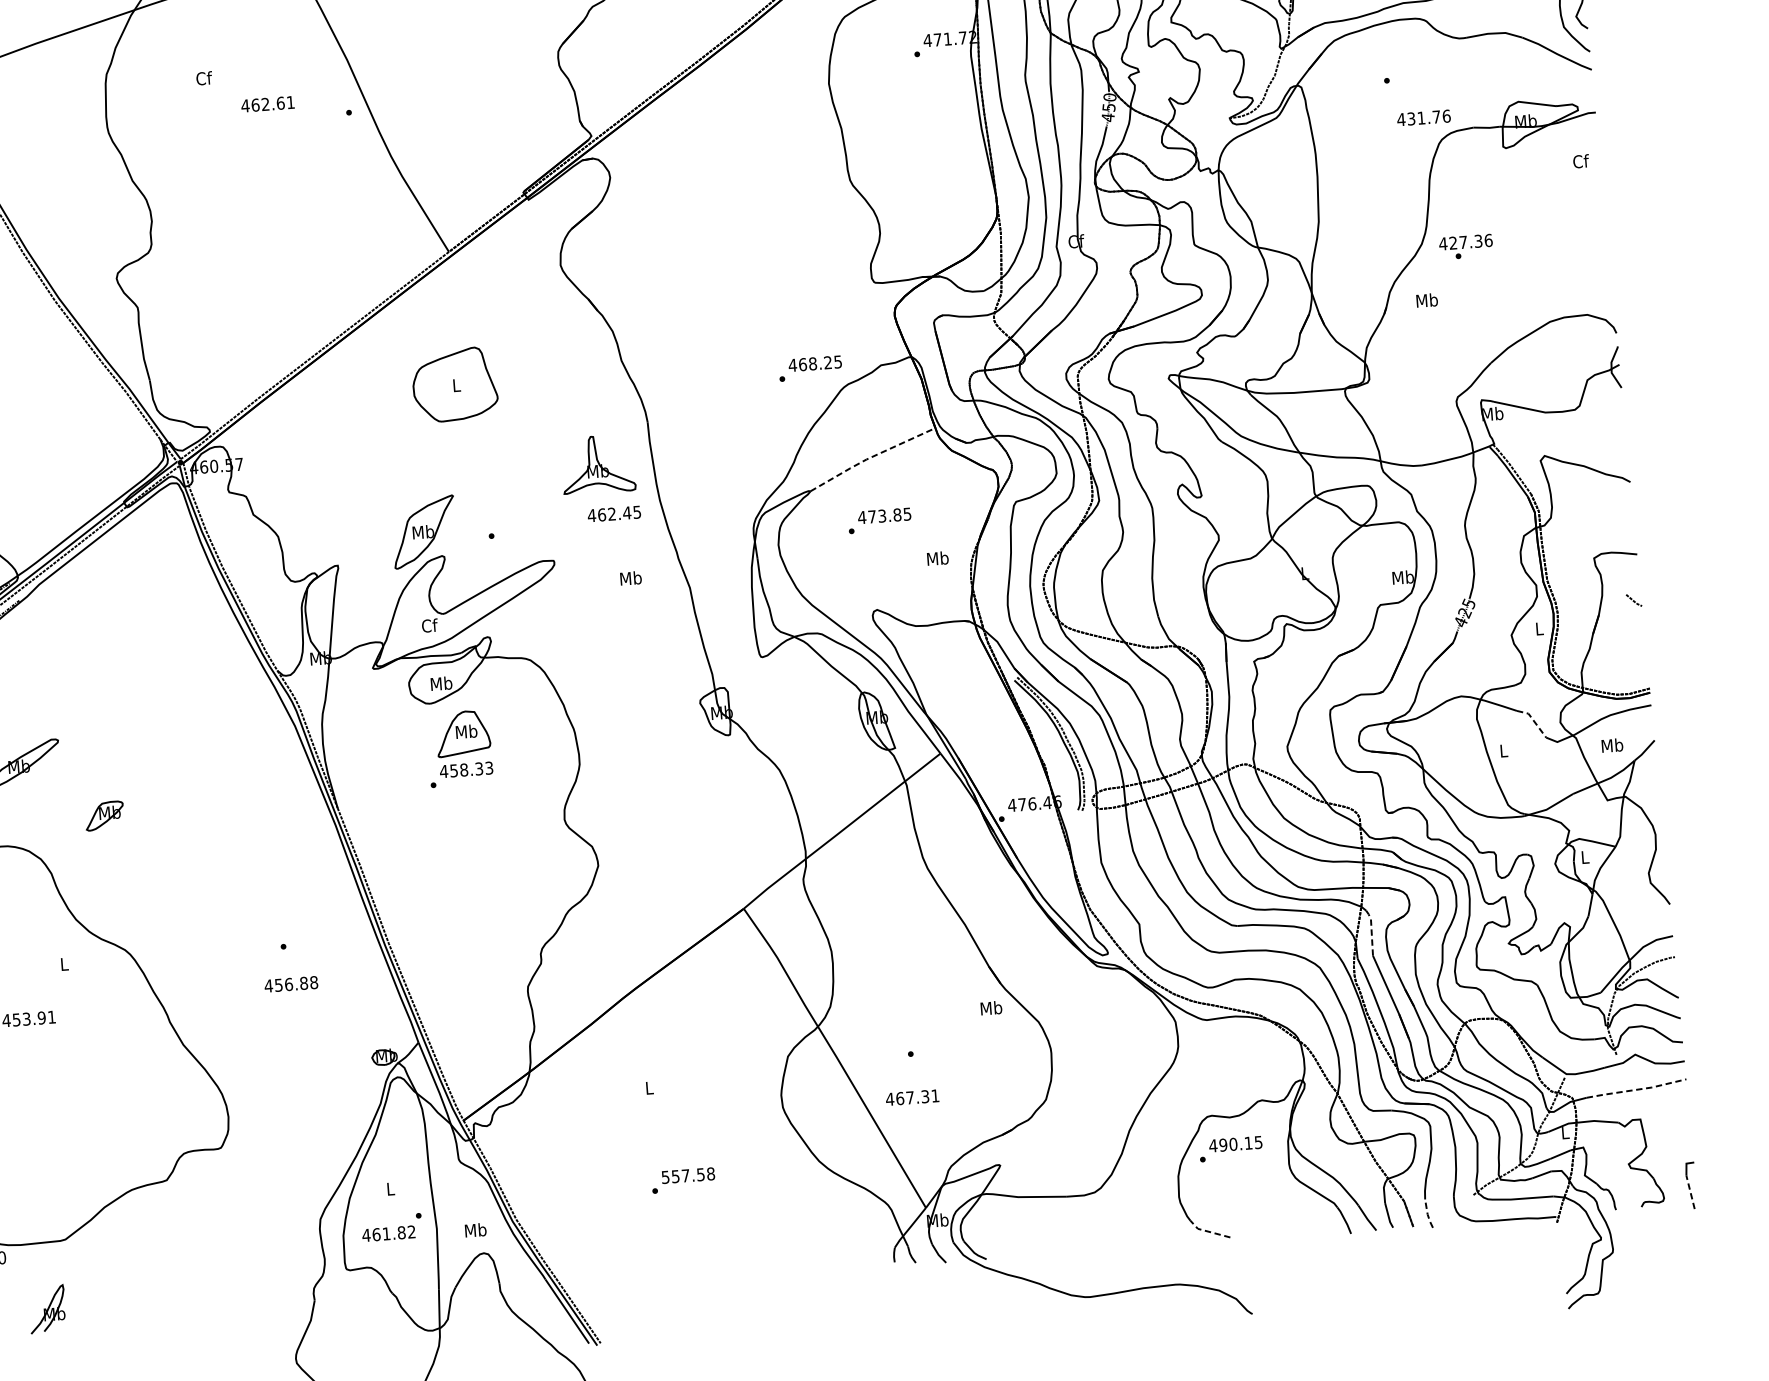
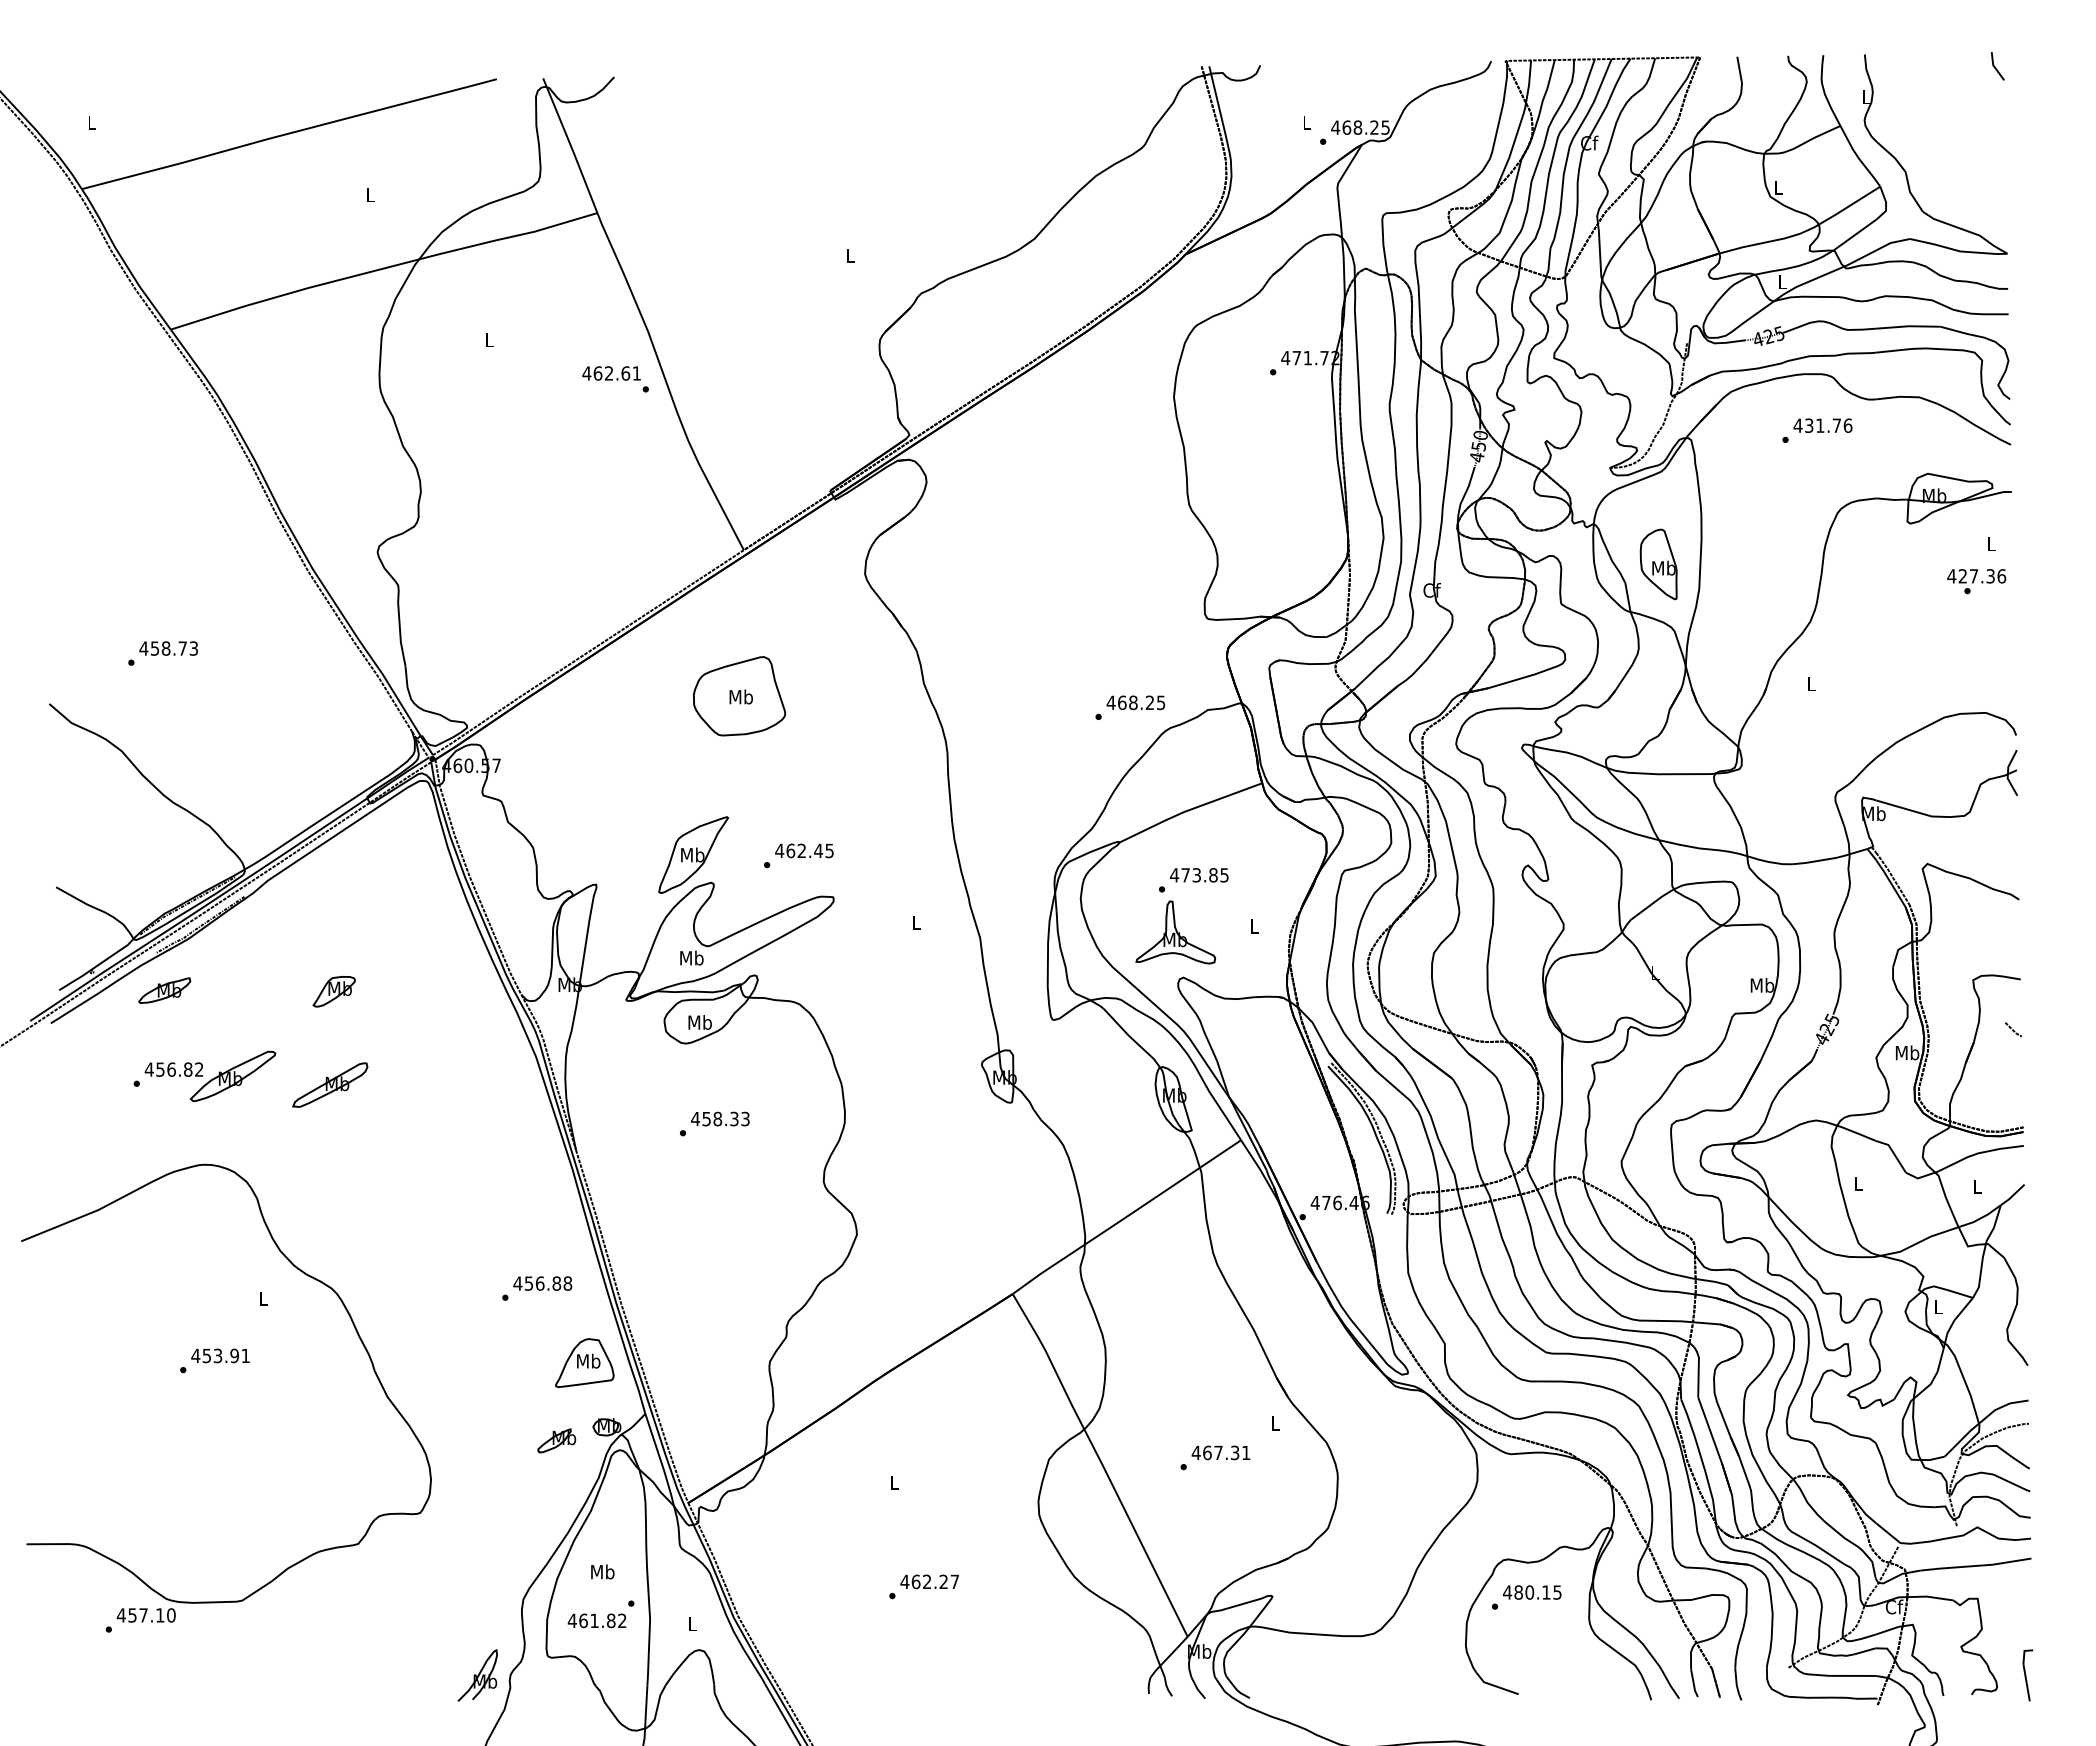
text: (203, 78) -> (489, 339), Cf -> L
text: (267, 104) -> (611, 373), moved
text: (1423, 117) -> (1822, 425), moved
text: (1580, 160) -> (1991, 543), Cf -> L
part: (1280, 202) -> (1658, 564), added
text: (1466, 246) -> (1976, 581), moved
text: (1427, 300) -> (1811, 683), Mb -> L
text: (455, 384) -> (740, 696), L -> Mb
line: (870, 457) -> (1188, 810), dashed -> solid
part: (597, 464) -> (1175, 932), moved
text: (614, 513) -> (804, 850), moved
text: (937, 557) -> (1253, 925), Mb -> L
text: (631, 578) -> (916, 922), Mb -> L
text: (429, 625) -> (691, 957), Cf -> Mb
text: (1539, 628) -> (1907, 1052), L -> Mb
line: (1533, 720) -> (1893, 1152), dashed -> solid
part: (462, 733) -> (584, 1362), moved
text: (1612, 745) -> (1977, 1186), Mb -> L
part: (110, 765) -> (330, 1084), added
part: (104, 815) -> (333, 991), moved
line: (1371, 931) -> (1698, 1370), dashed -> solid
text: (291, 984) -> (542, 1283), moved
text: (991, 1007) -> (1275, 1422), Mb -> L
part: (339, 1072) -> (556, 1440), added
line: (1637, 1089) -> (1976, 1565), dashed -> solid
text: (912, 1097) -> (1220, 1452), moved
text: (1565, 1132) -> (1894, 1606), L -> Cf
text: (1223, 1145) -> (1518, 1592), 490.15 -> 480.15
text: (687, 1175) -> (929, 1581), 557.58 -> 462.27
text: (390, 1188) -> (602, 1571), L -> Mb
line: (1690, 1192) -> (2026, 1682), dashed -> solid
line: (1427, 1214) -> (1736, 1685), dashed -> solid
text: (475, 1229) -> (692, 1623), Mb -> L
line: (1207, 1231) -> (1494, 1685), dashed -> solid
part: (47, 1309) -> (477, 1675), moved

